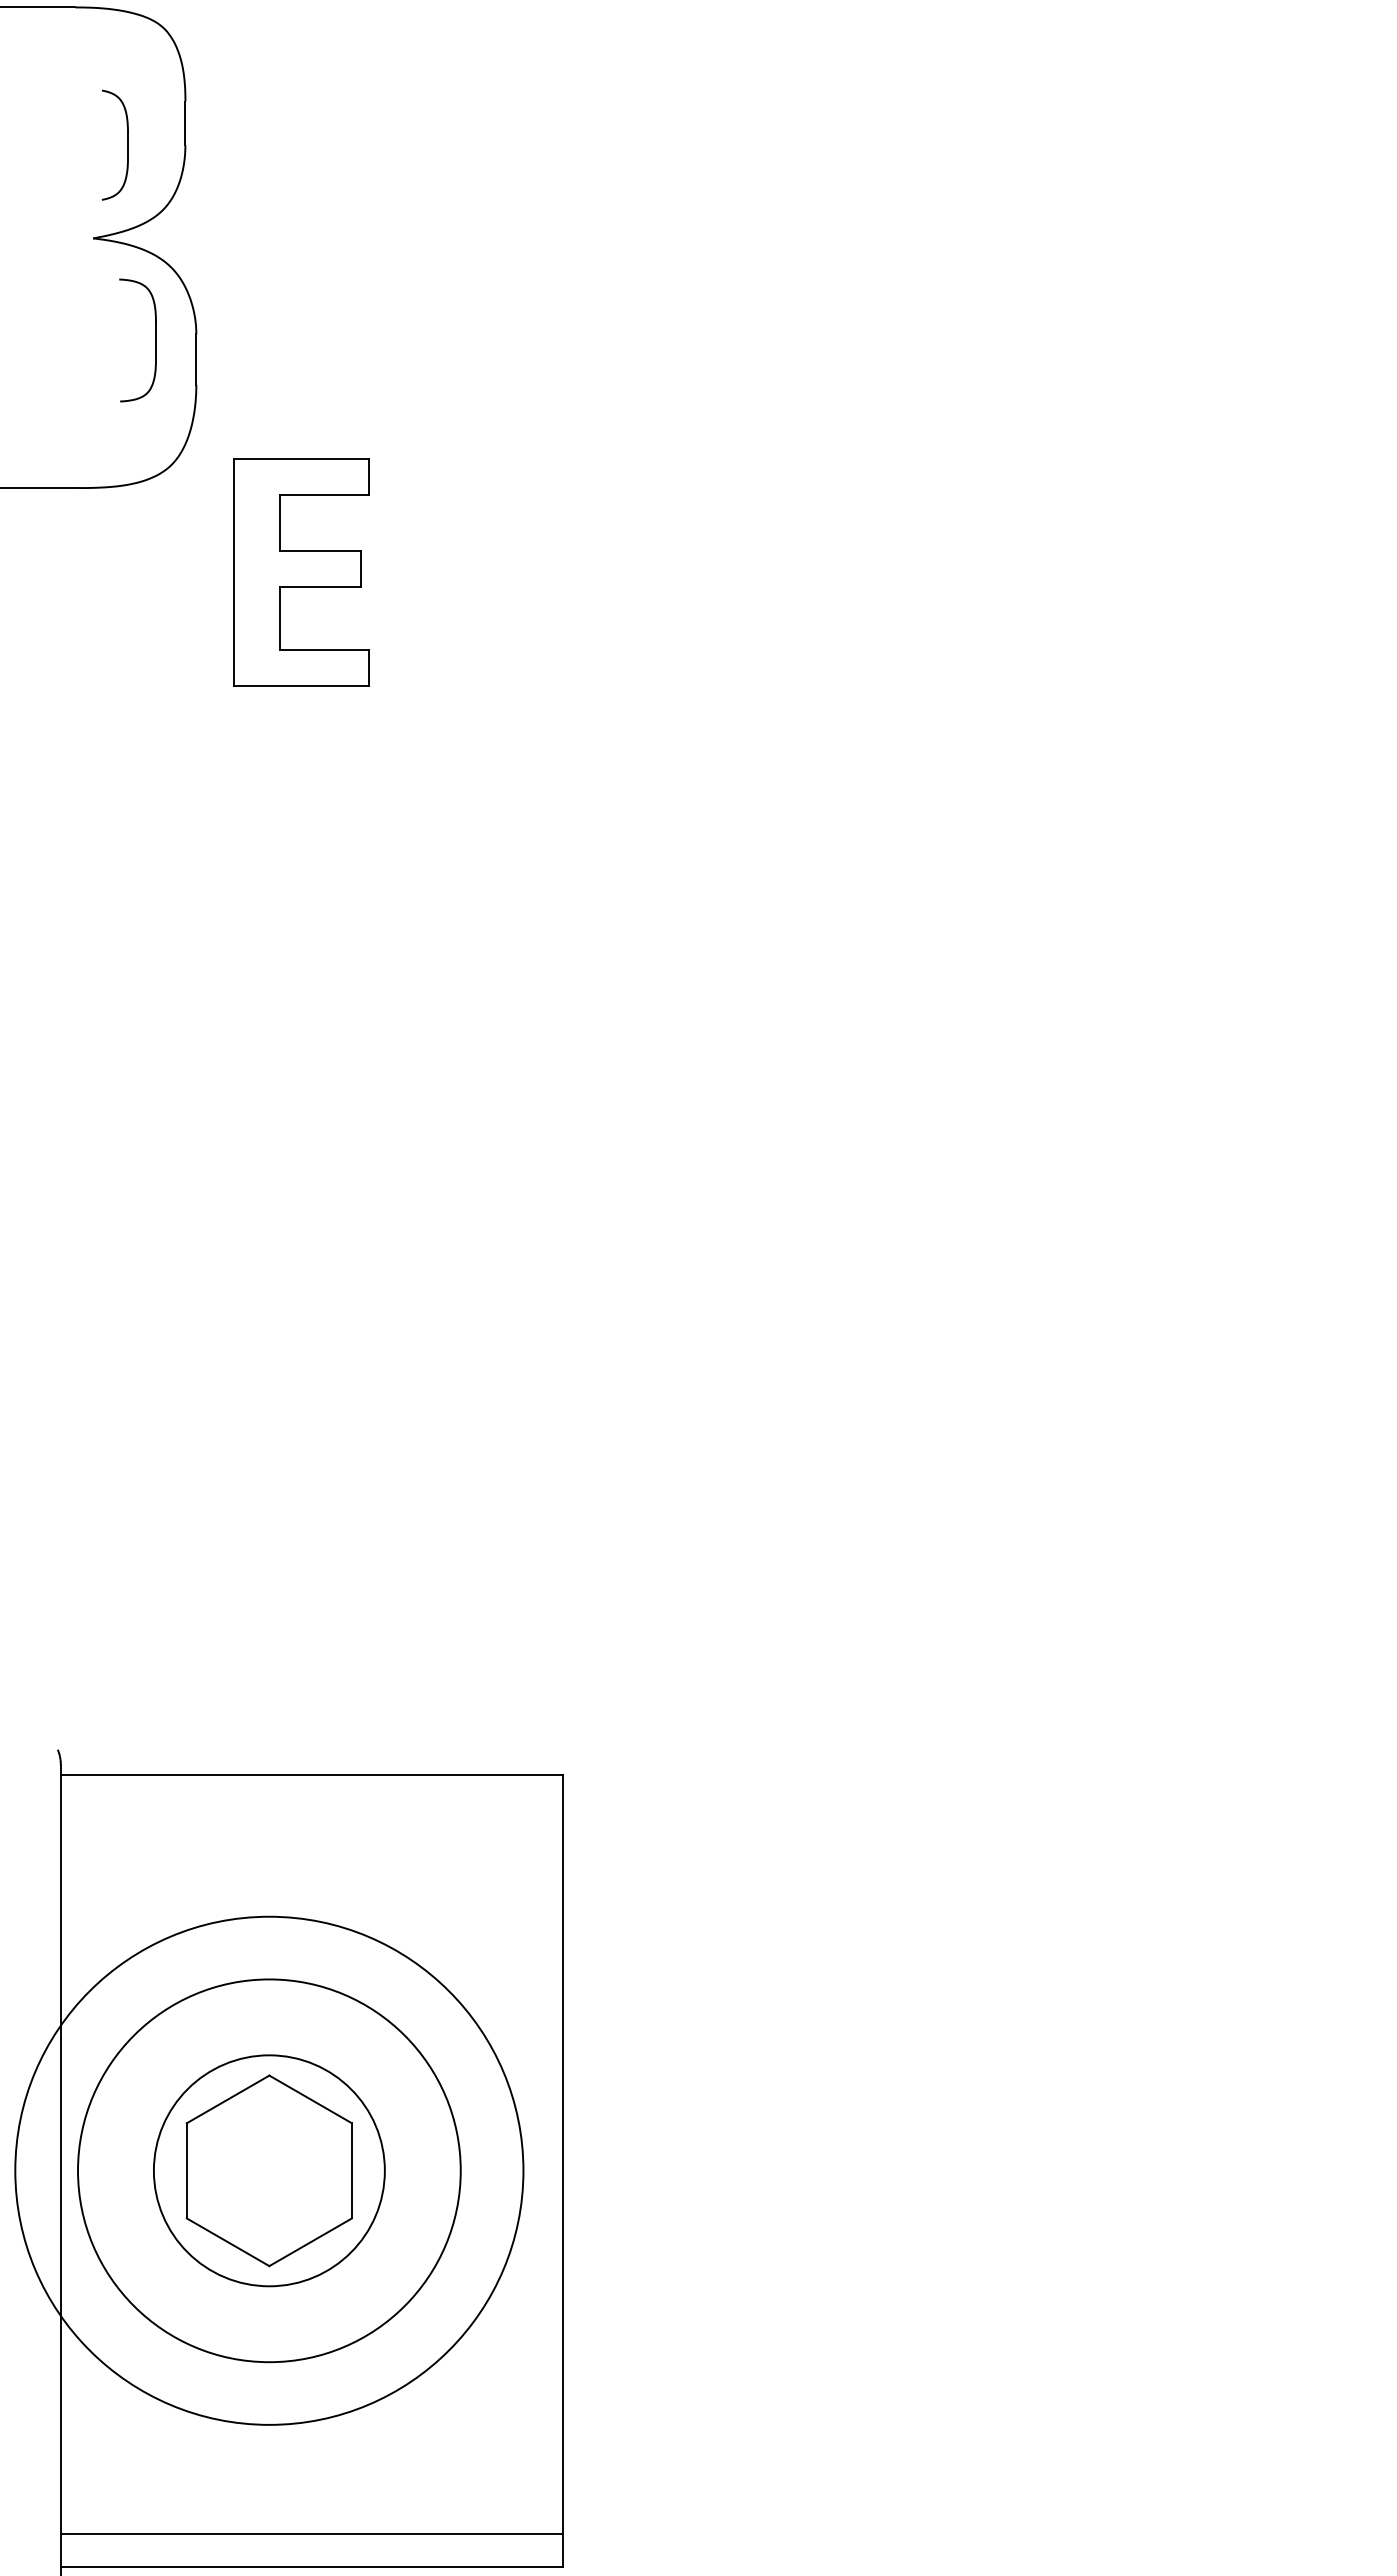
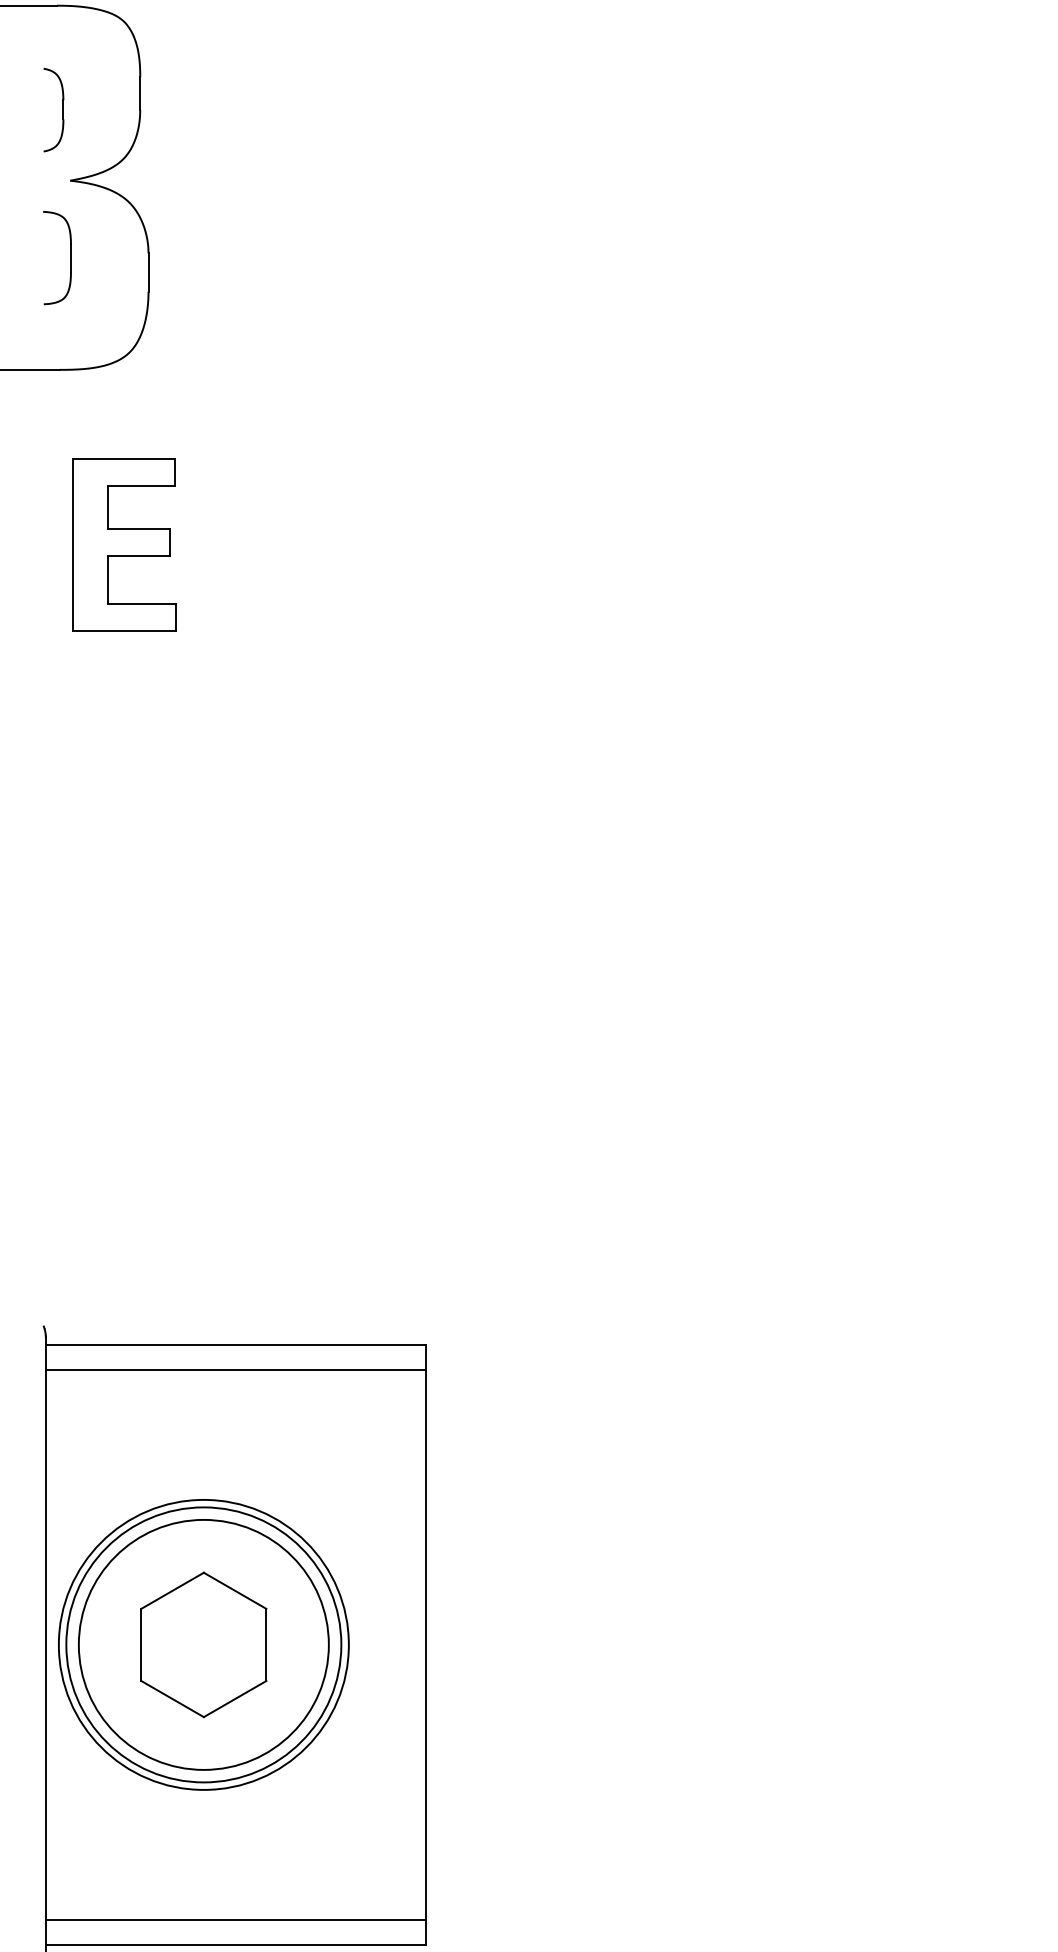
part: (127, 144) -> (63, 109), moved
part: (155, 340) -> (70, 258), moved
part: (301, 572) -> (124, 545), moved
line: (311, 1807) -> (235, 1369), added
circle: (268, 2170) -> (203, 1644), size x0.71
circle: (269, 2170) -> (203, 1644), size x1.43

